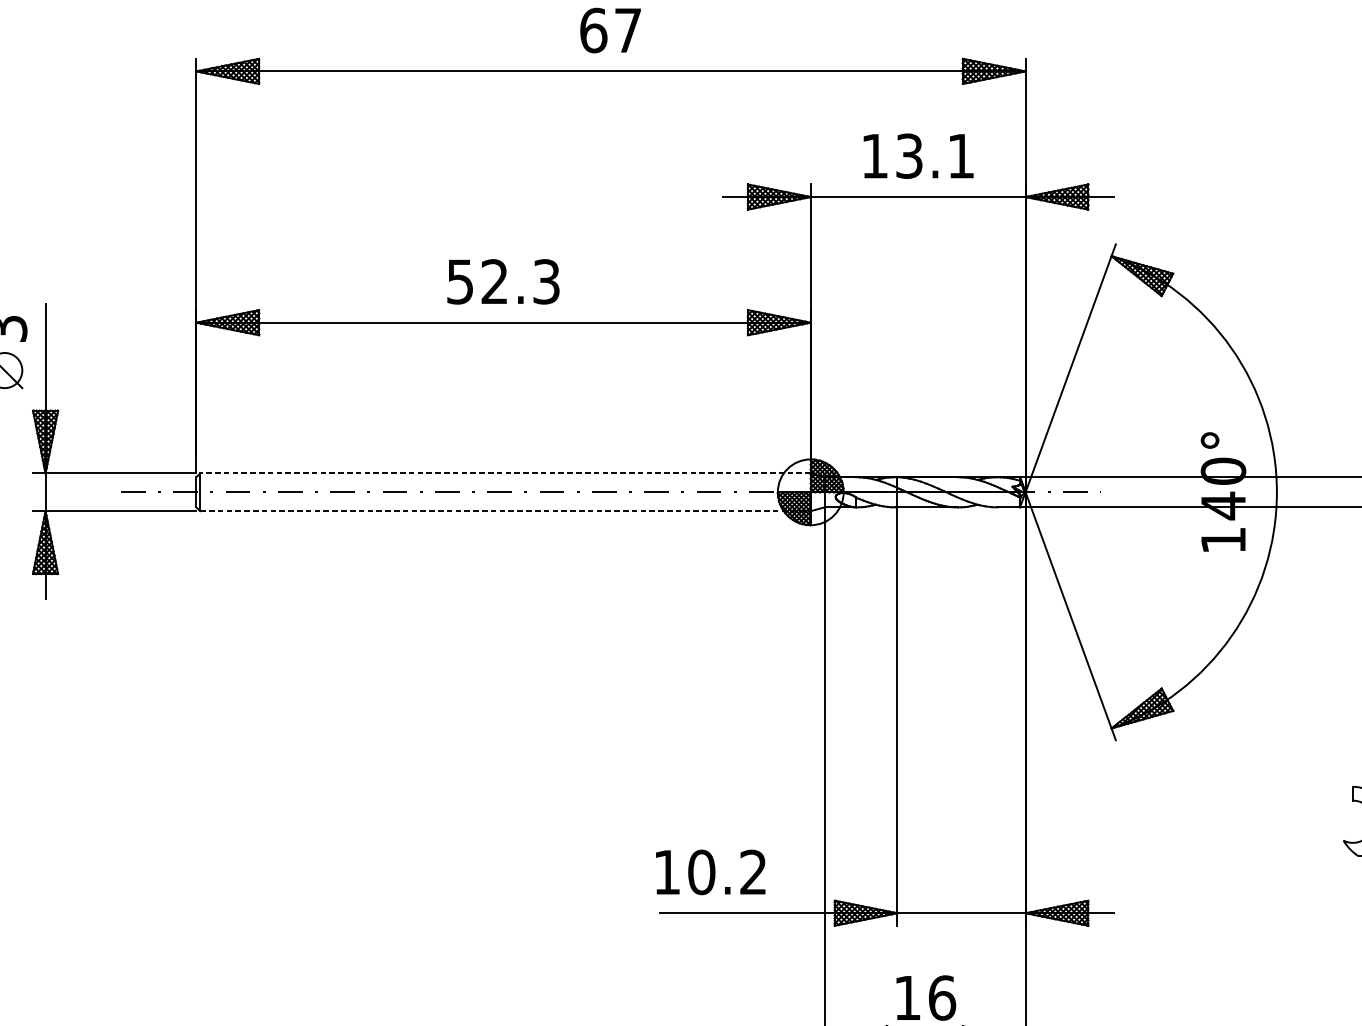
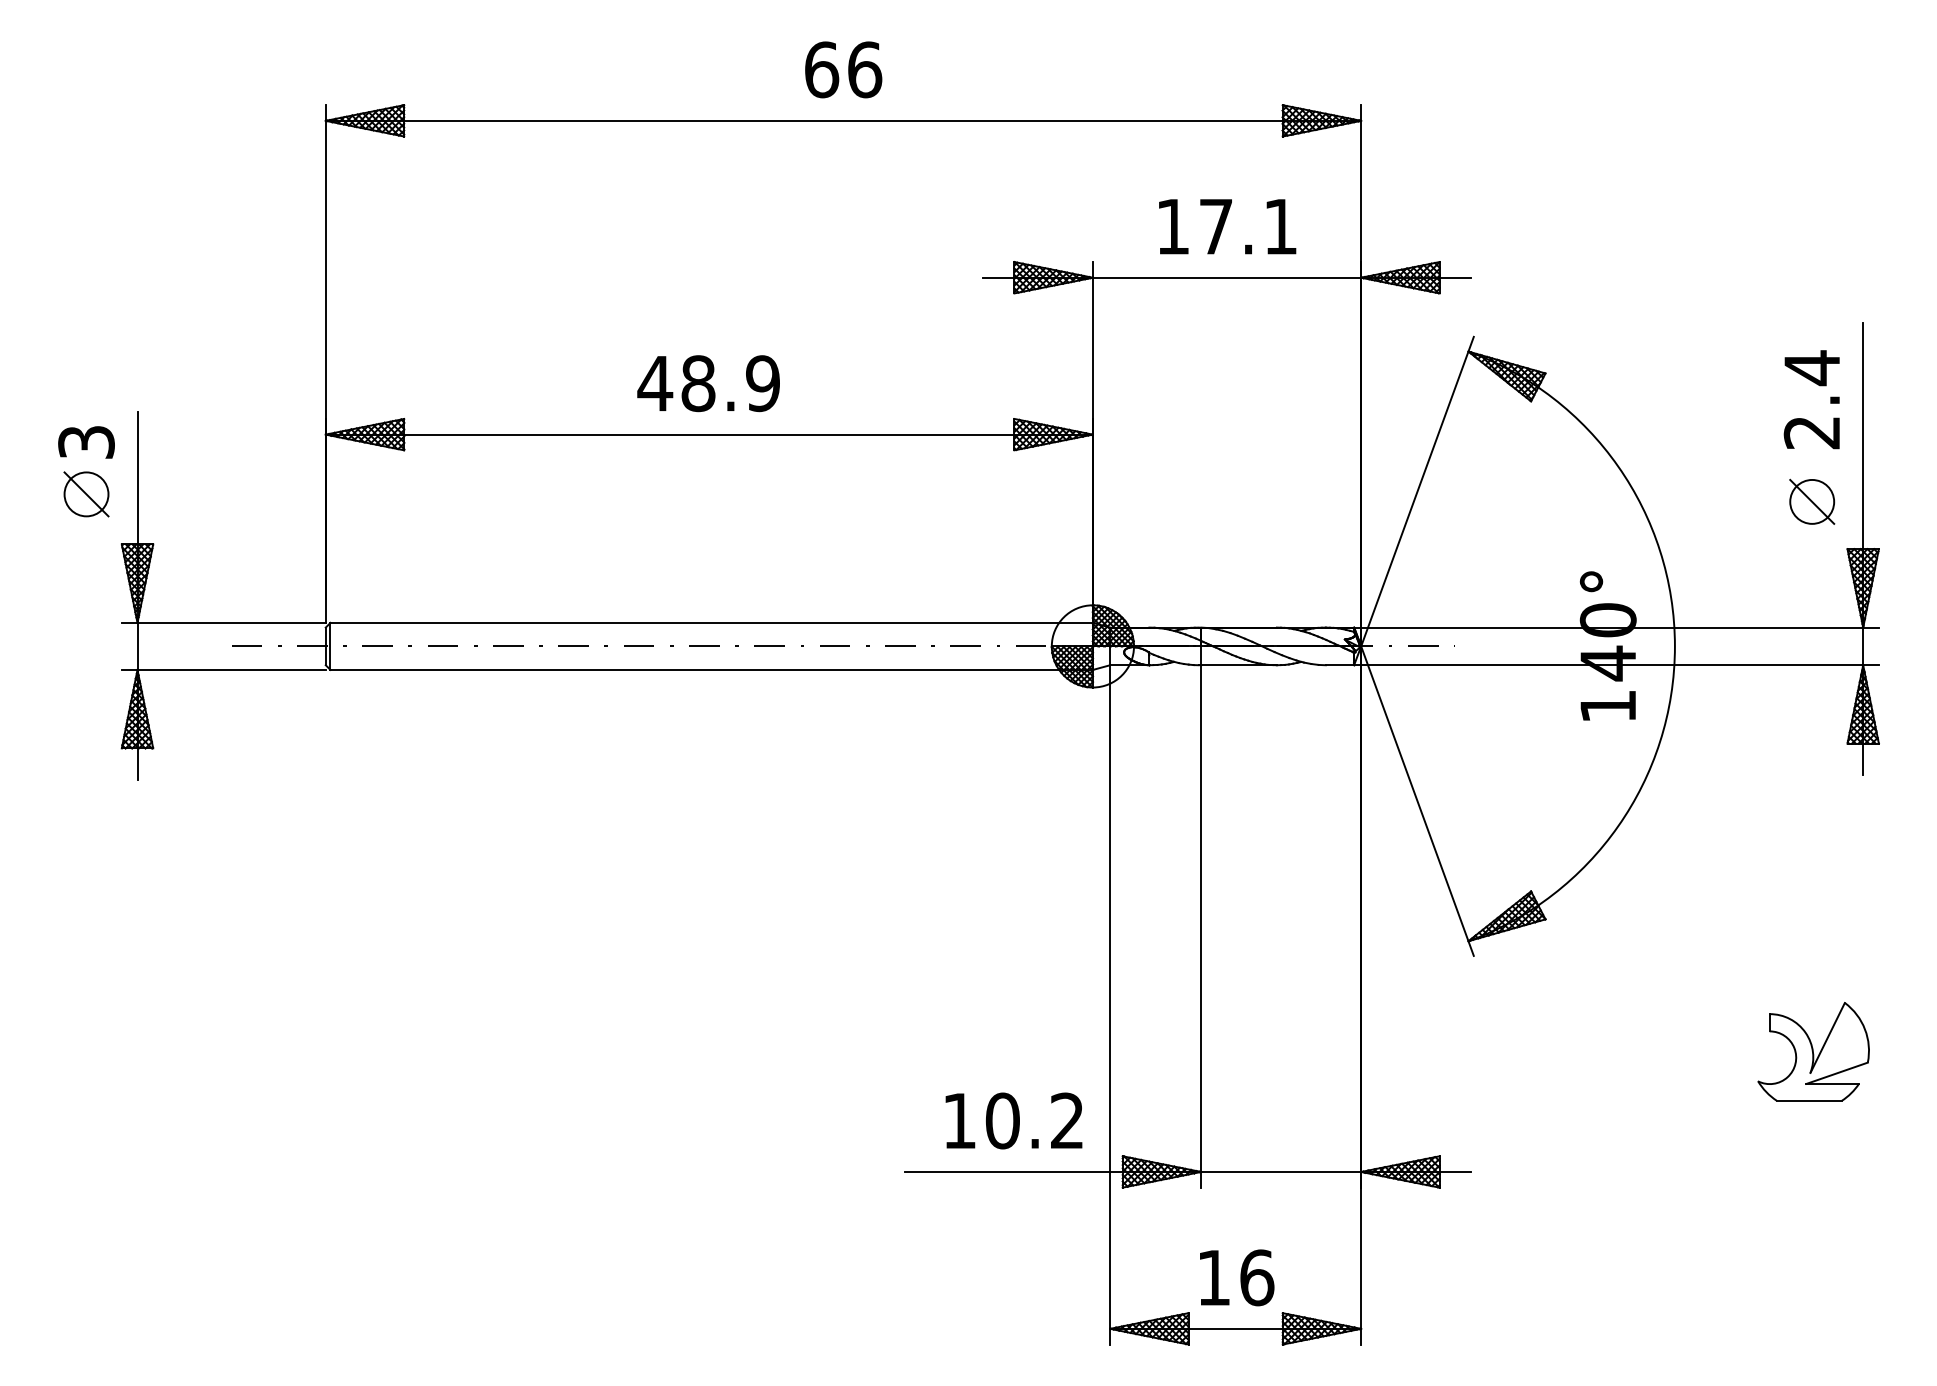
text: (628, 30) -> (865, 69), 67 -> 66
text: (908, 156) -> (1215, 226), 13.1 -> 17.1
text: (502, 281) -> (708, 383), 52.3 -> 48.9
line: (505, 473) -> (711, 622), dashed -> solid
line: (506, 510) -> (712, 669), dashed -> solid
text: (710, 872) -> (1013, 1120), moved

